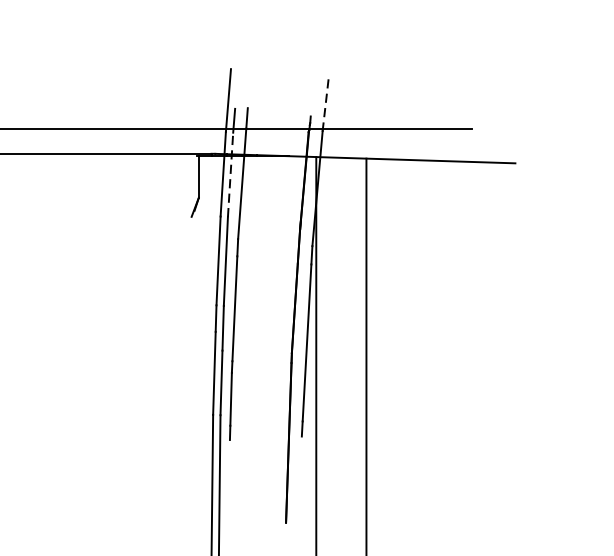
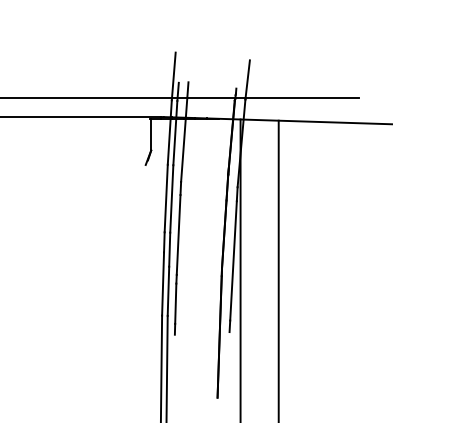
line: (325, 105) -> (247, 80), dashed -> solid
line: (230, 174) -> (175, 132), dashed -> solid

